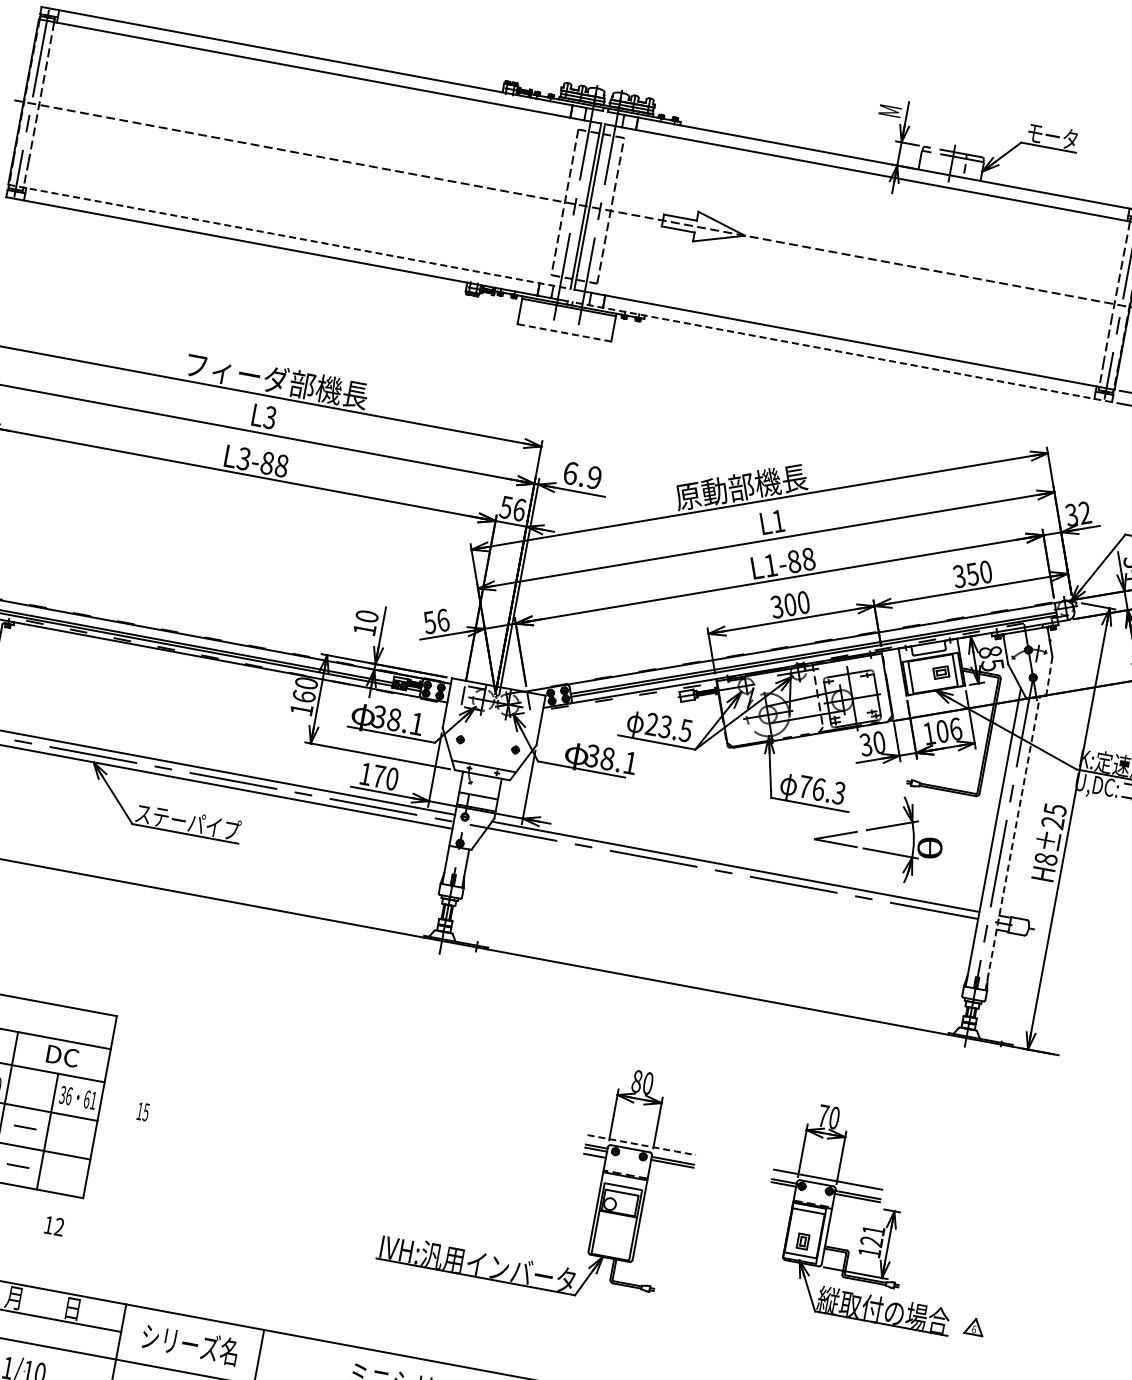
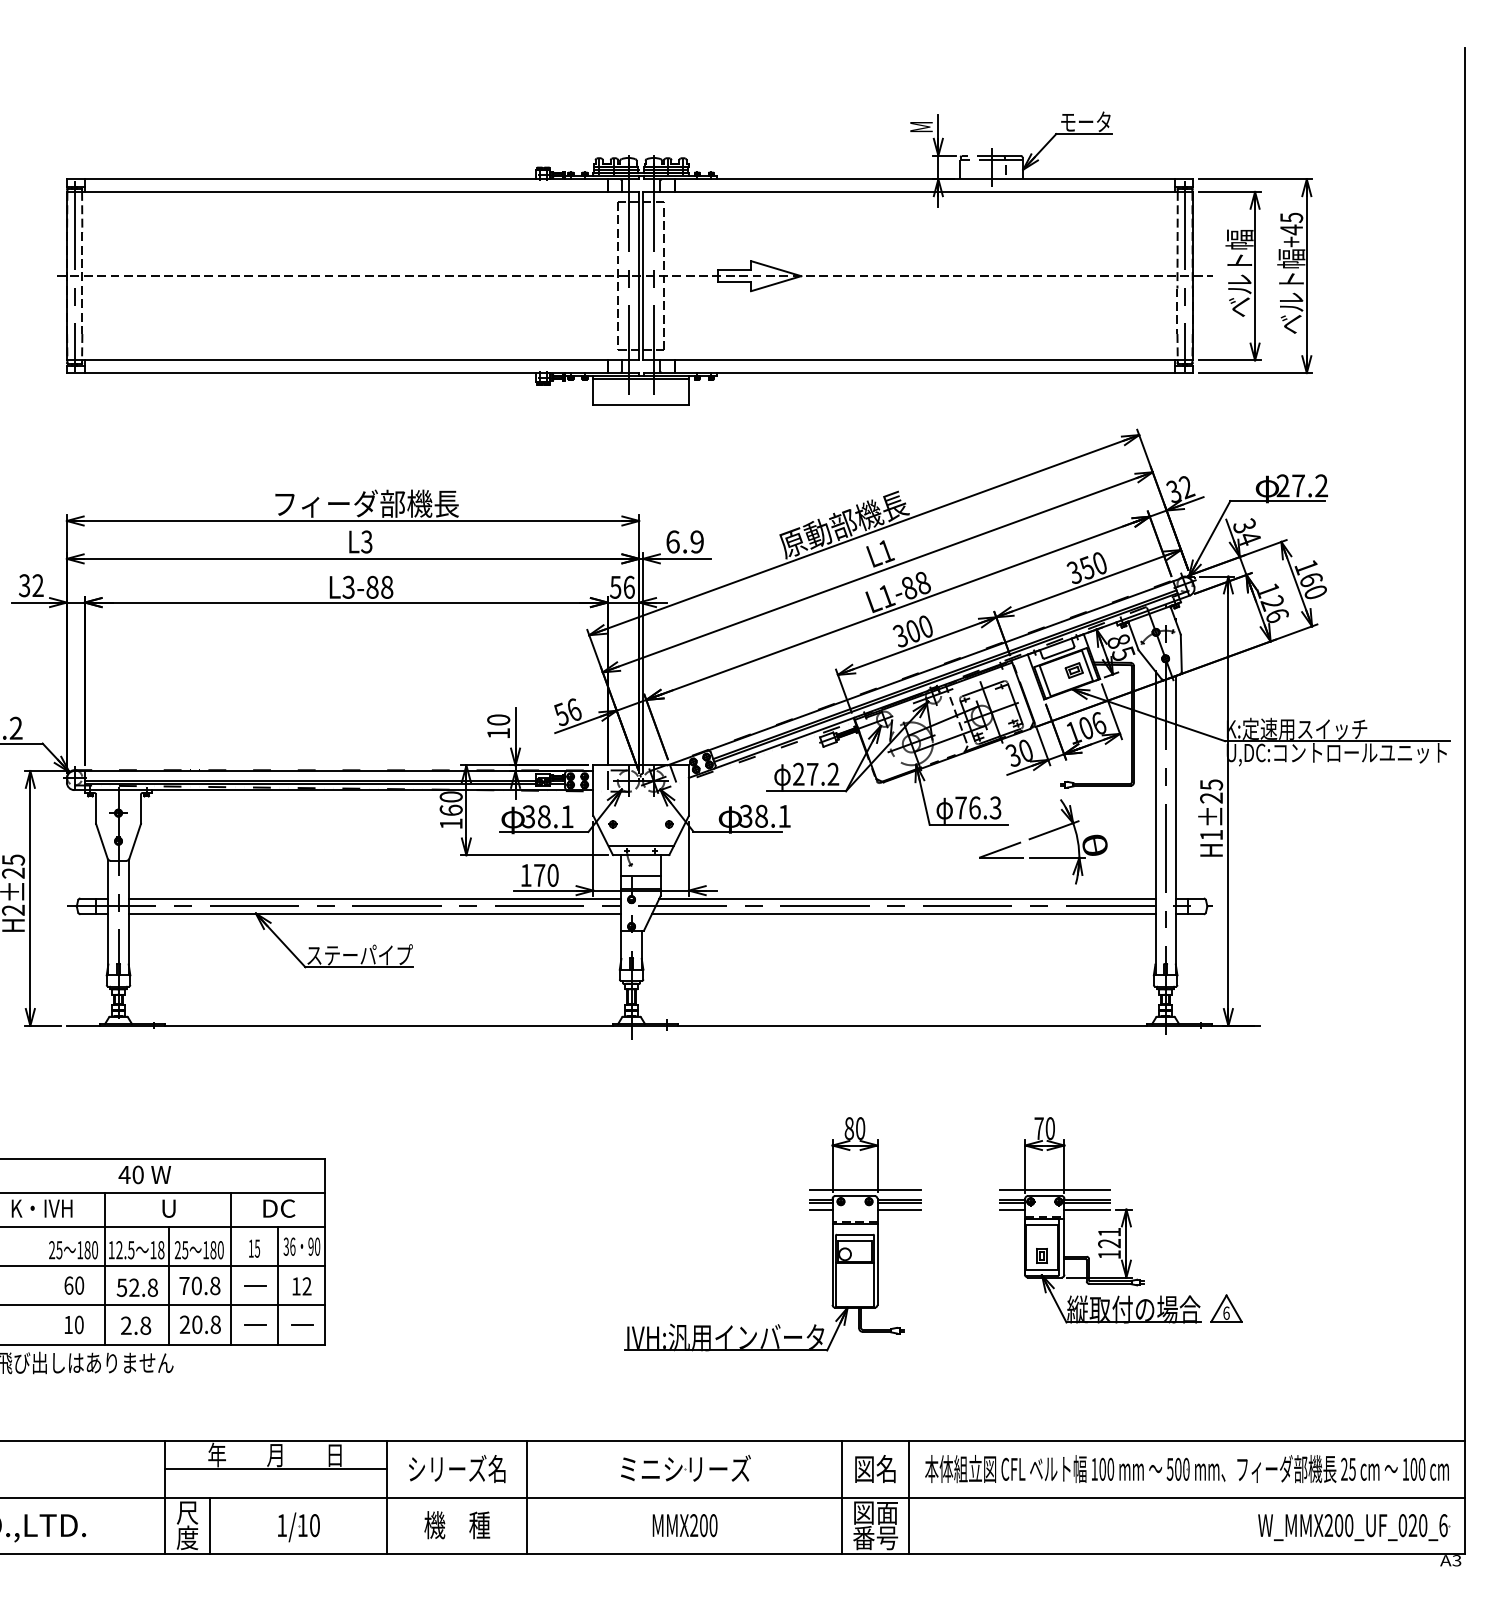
line: (290, 237) -> (353, 360), dashed -> solid
line: (564, 332) -> (641, 404), dashed -> solid
line: (842, 352) -> (918, 373), dashed -> solid
line: (1049, 675) -> (1181, 653), dashed -> solid
text: (675, 727) -> (822, 773), 23.5 -> 27.2
line: (1012, 843) -> (1175, 825), dashed -> solid
text: (1046, 858) -> (1211, 834), H8±25 -> H1±25
line: (729, 880) -> (903, 913), added
text: (90, 1099) -> (314, 1246), 61 -> 90
text: (143, 1111) -> (254, 1248), moved
line: (642, 1145) -> (866, 1190), dashed -> solid
line: (670, 1169) -> (898, 1209), added
line: (64, 1174) -> (302, 1324), added
line: (782, 1190) -> (1012, 1209), added
line: (856, 1204) -> (1087, 1209), added
text: (53, 1226) -> (301, 1286), moved
part: (974, 1326) -> (1226, 1308), size x1.67

